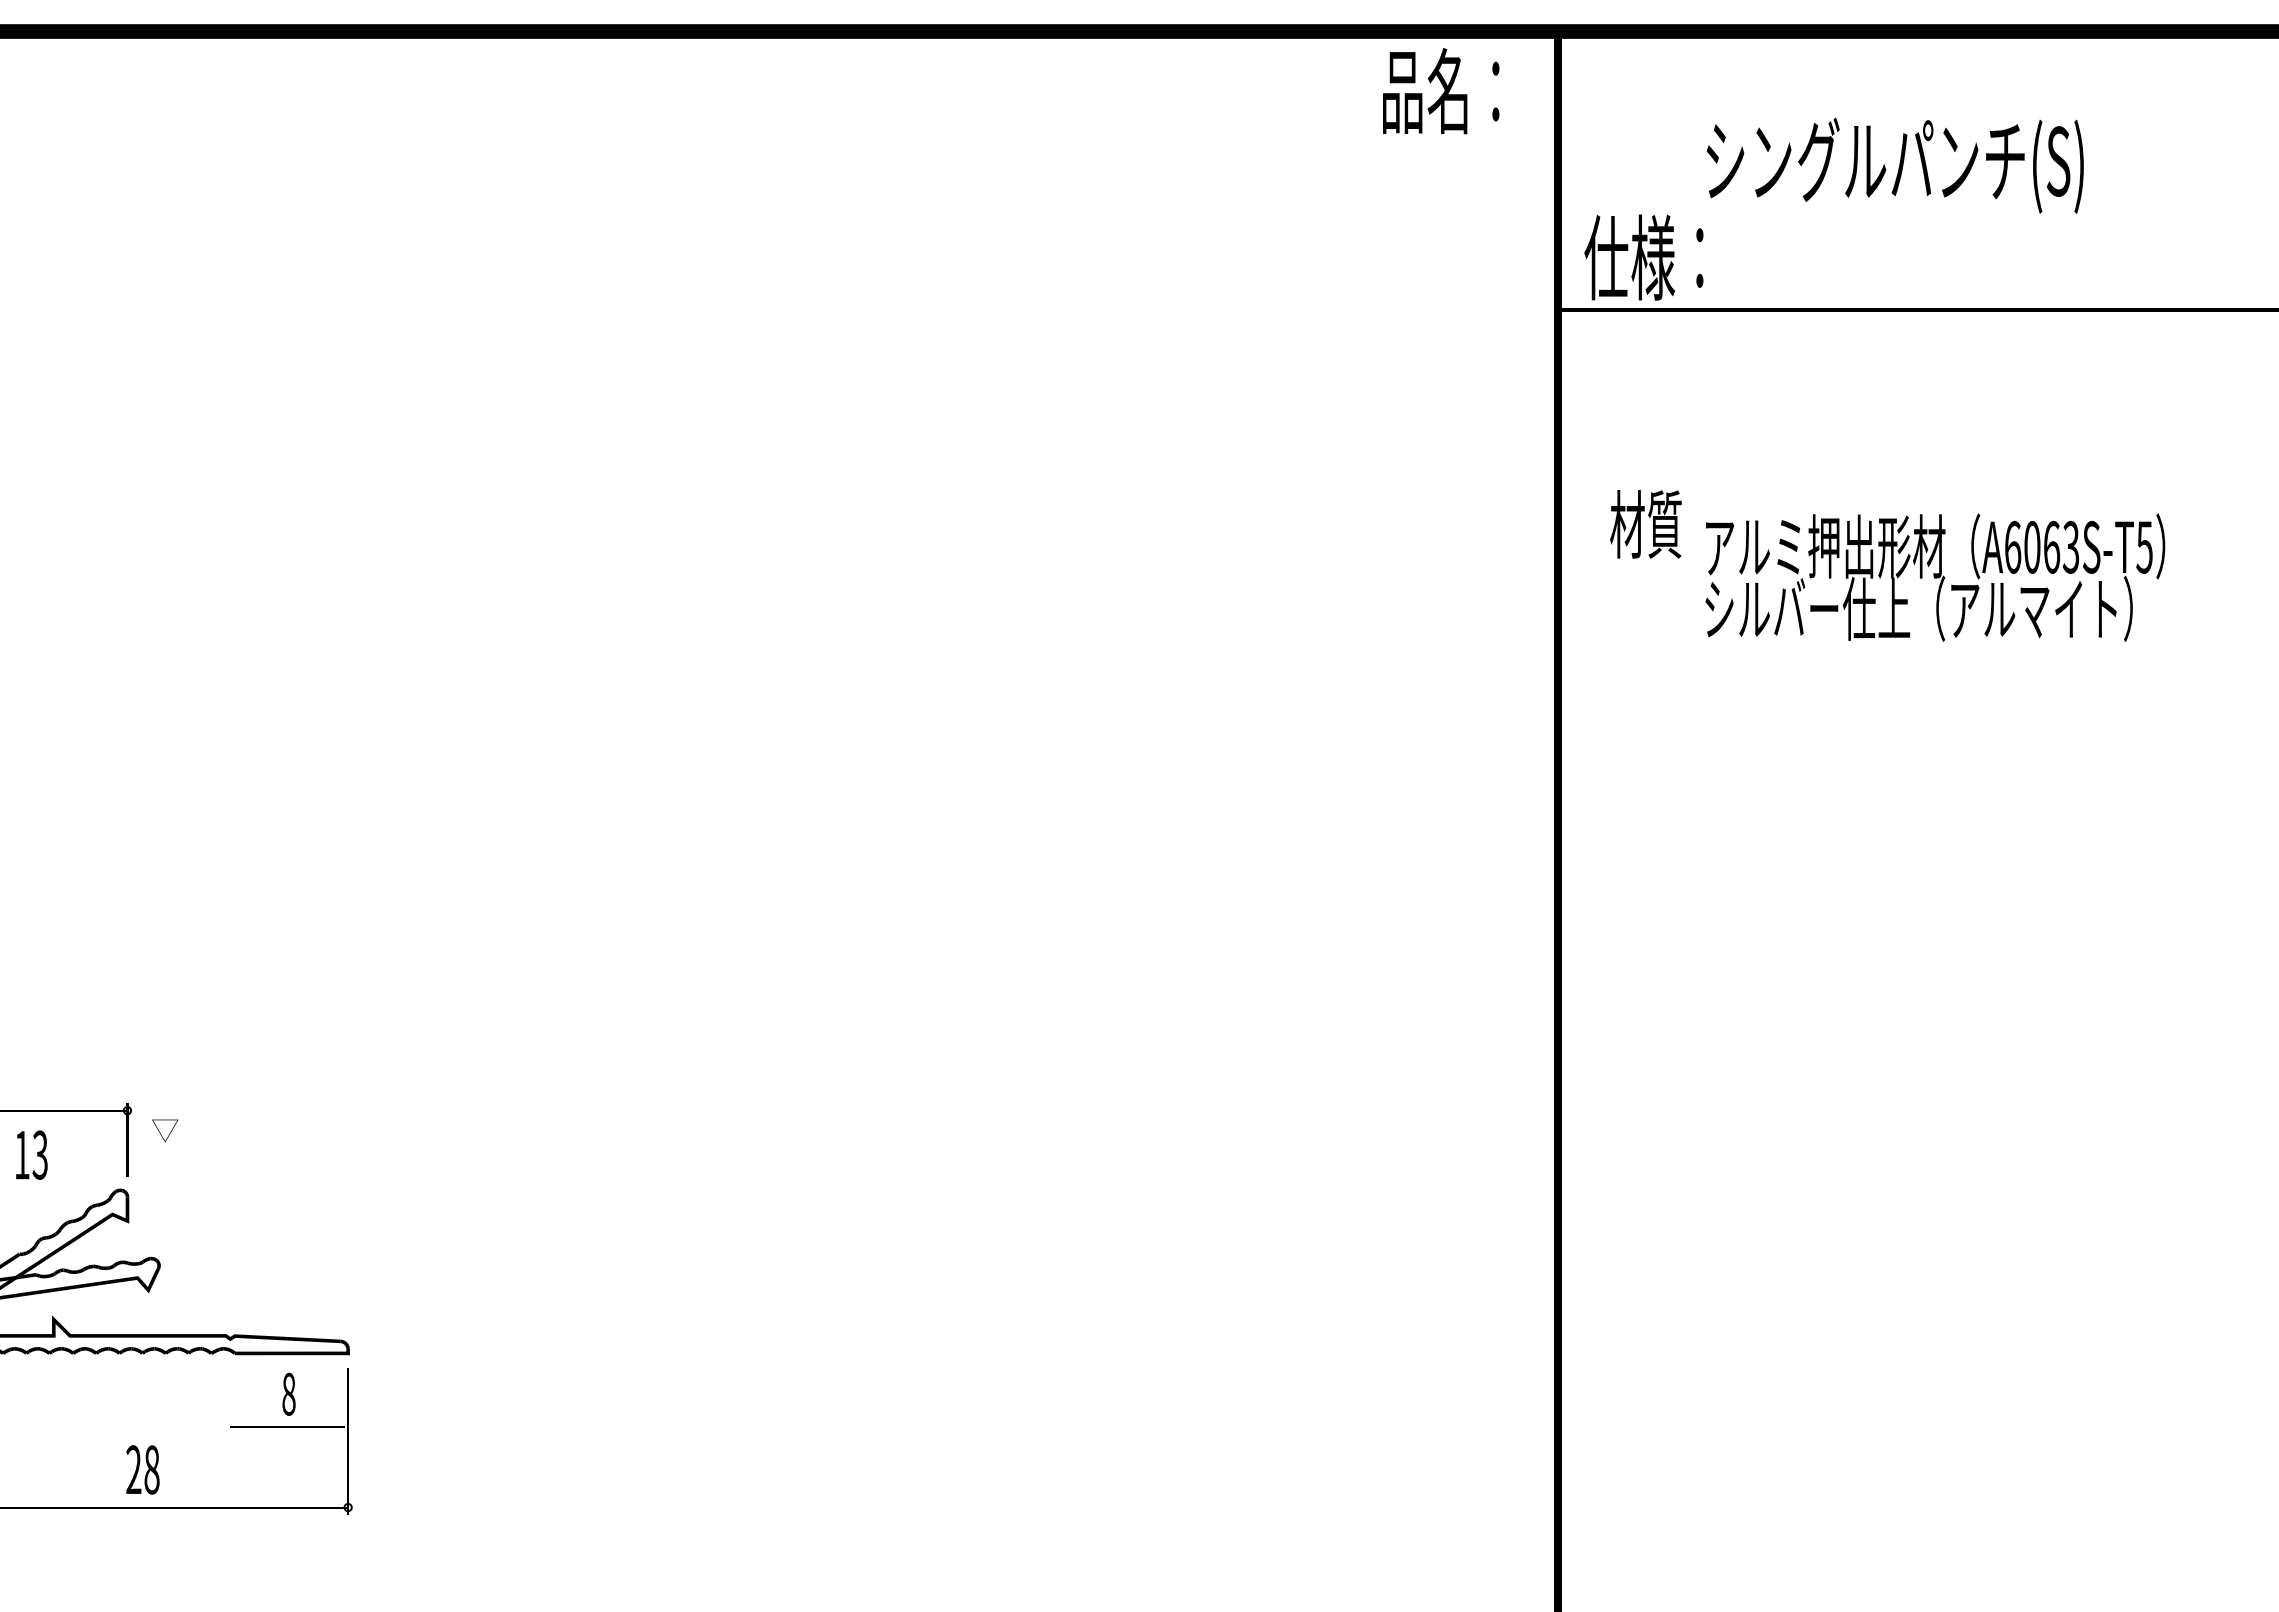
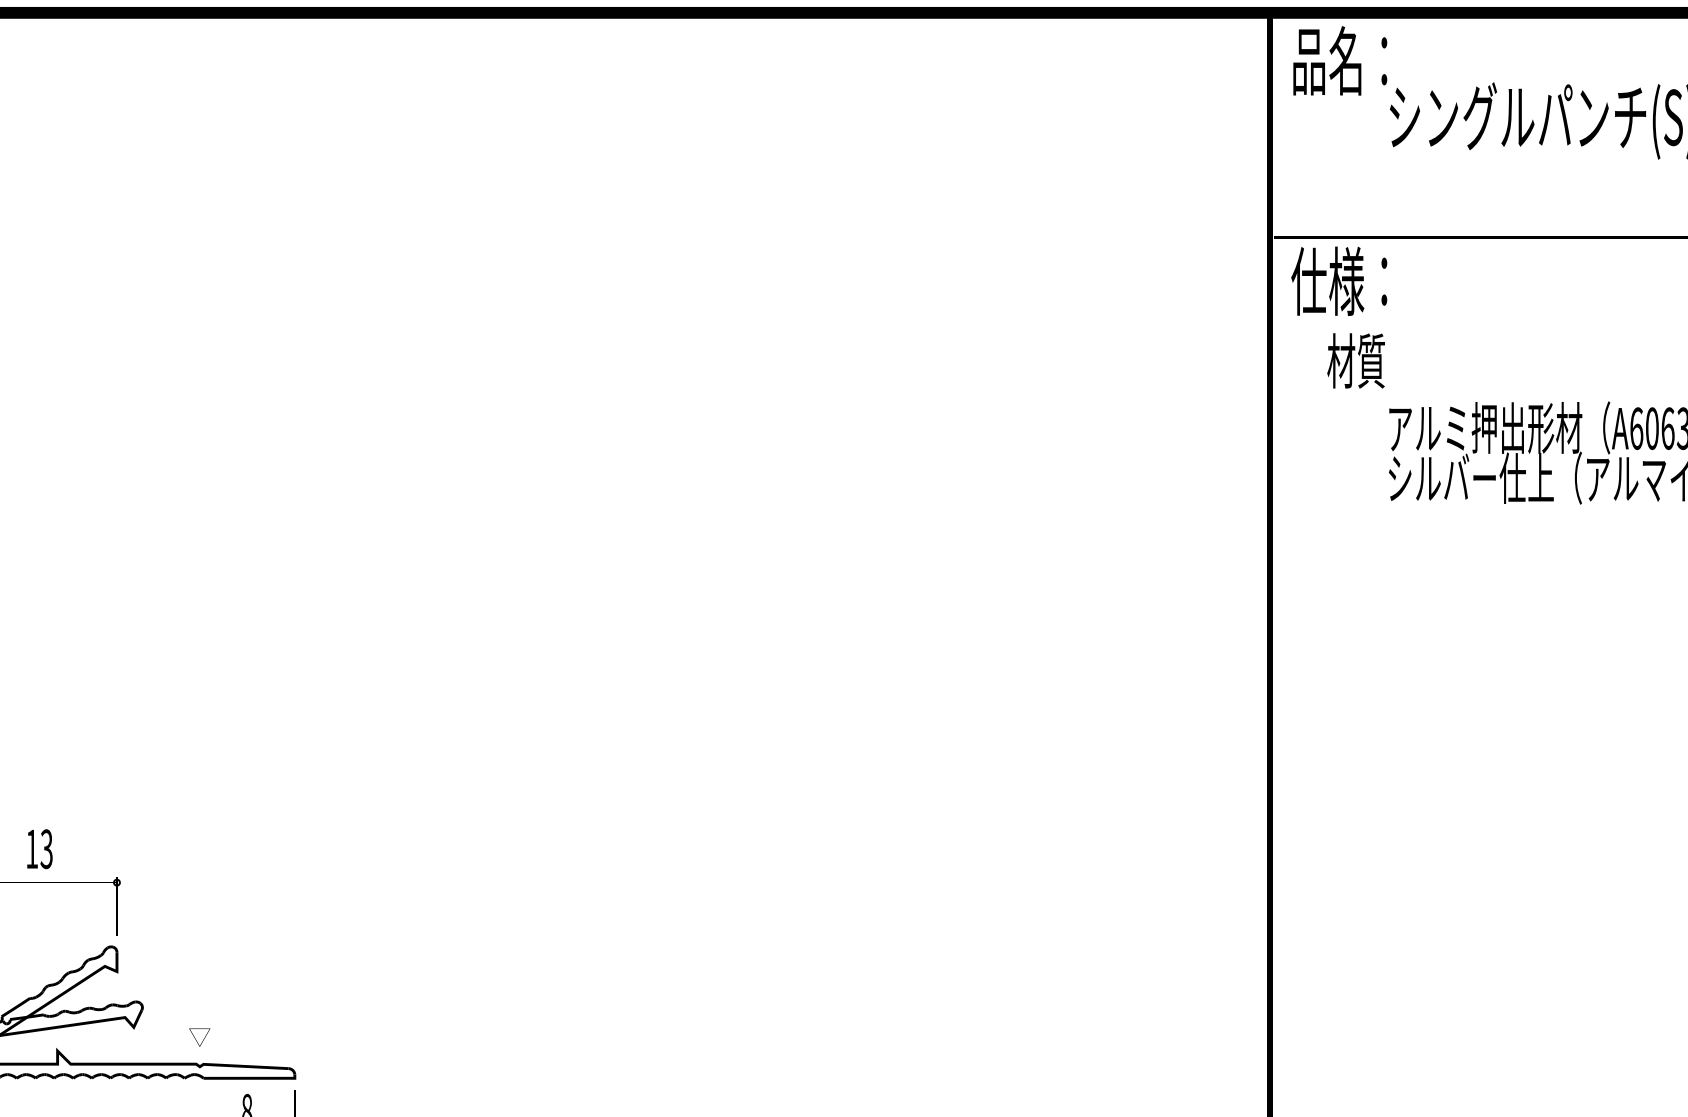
text: (1441, 91) -> (1340, 61), moved
text: (1643, 257) -> (1338, 281), moved
text: (1645, 524) -> (1355, 361), moved
part: (165, 1130) -> (200, 1037), moved
text: (31, 1154) -> (39, 848), moved

